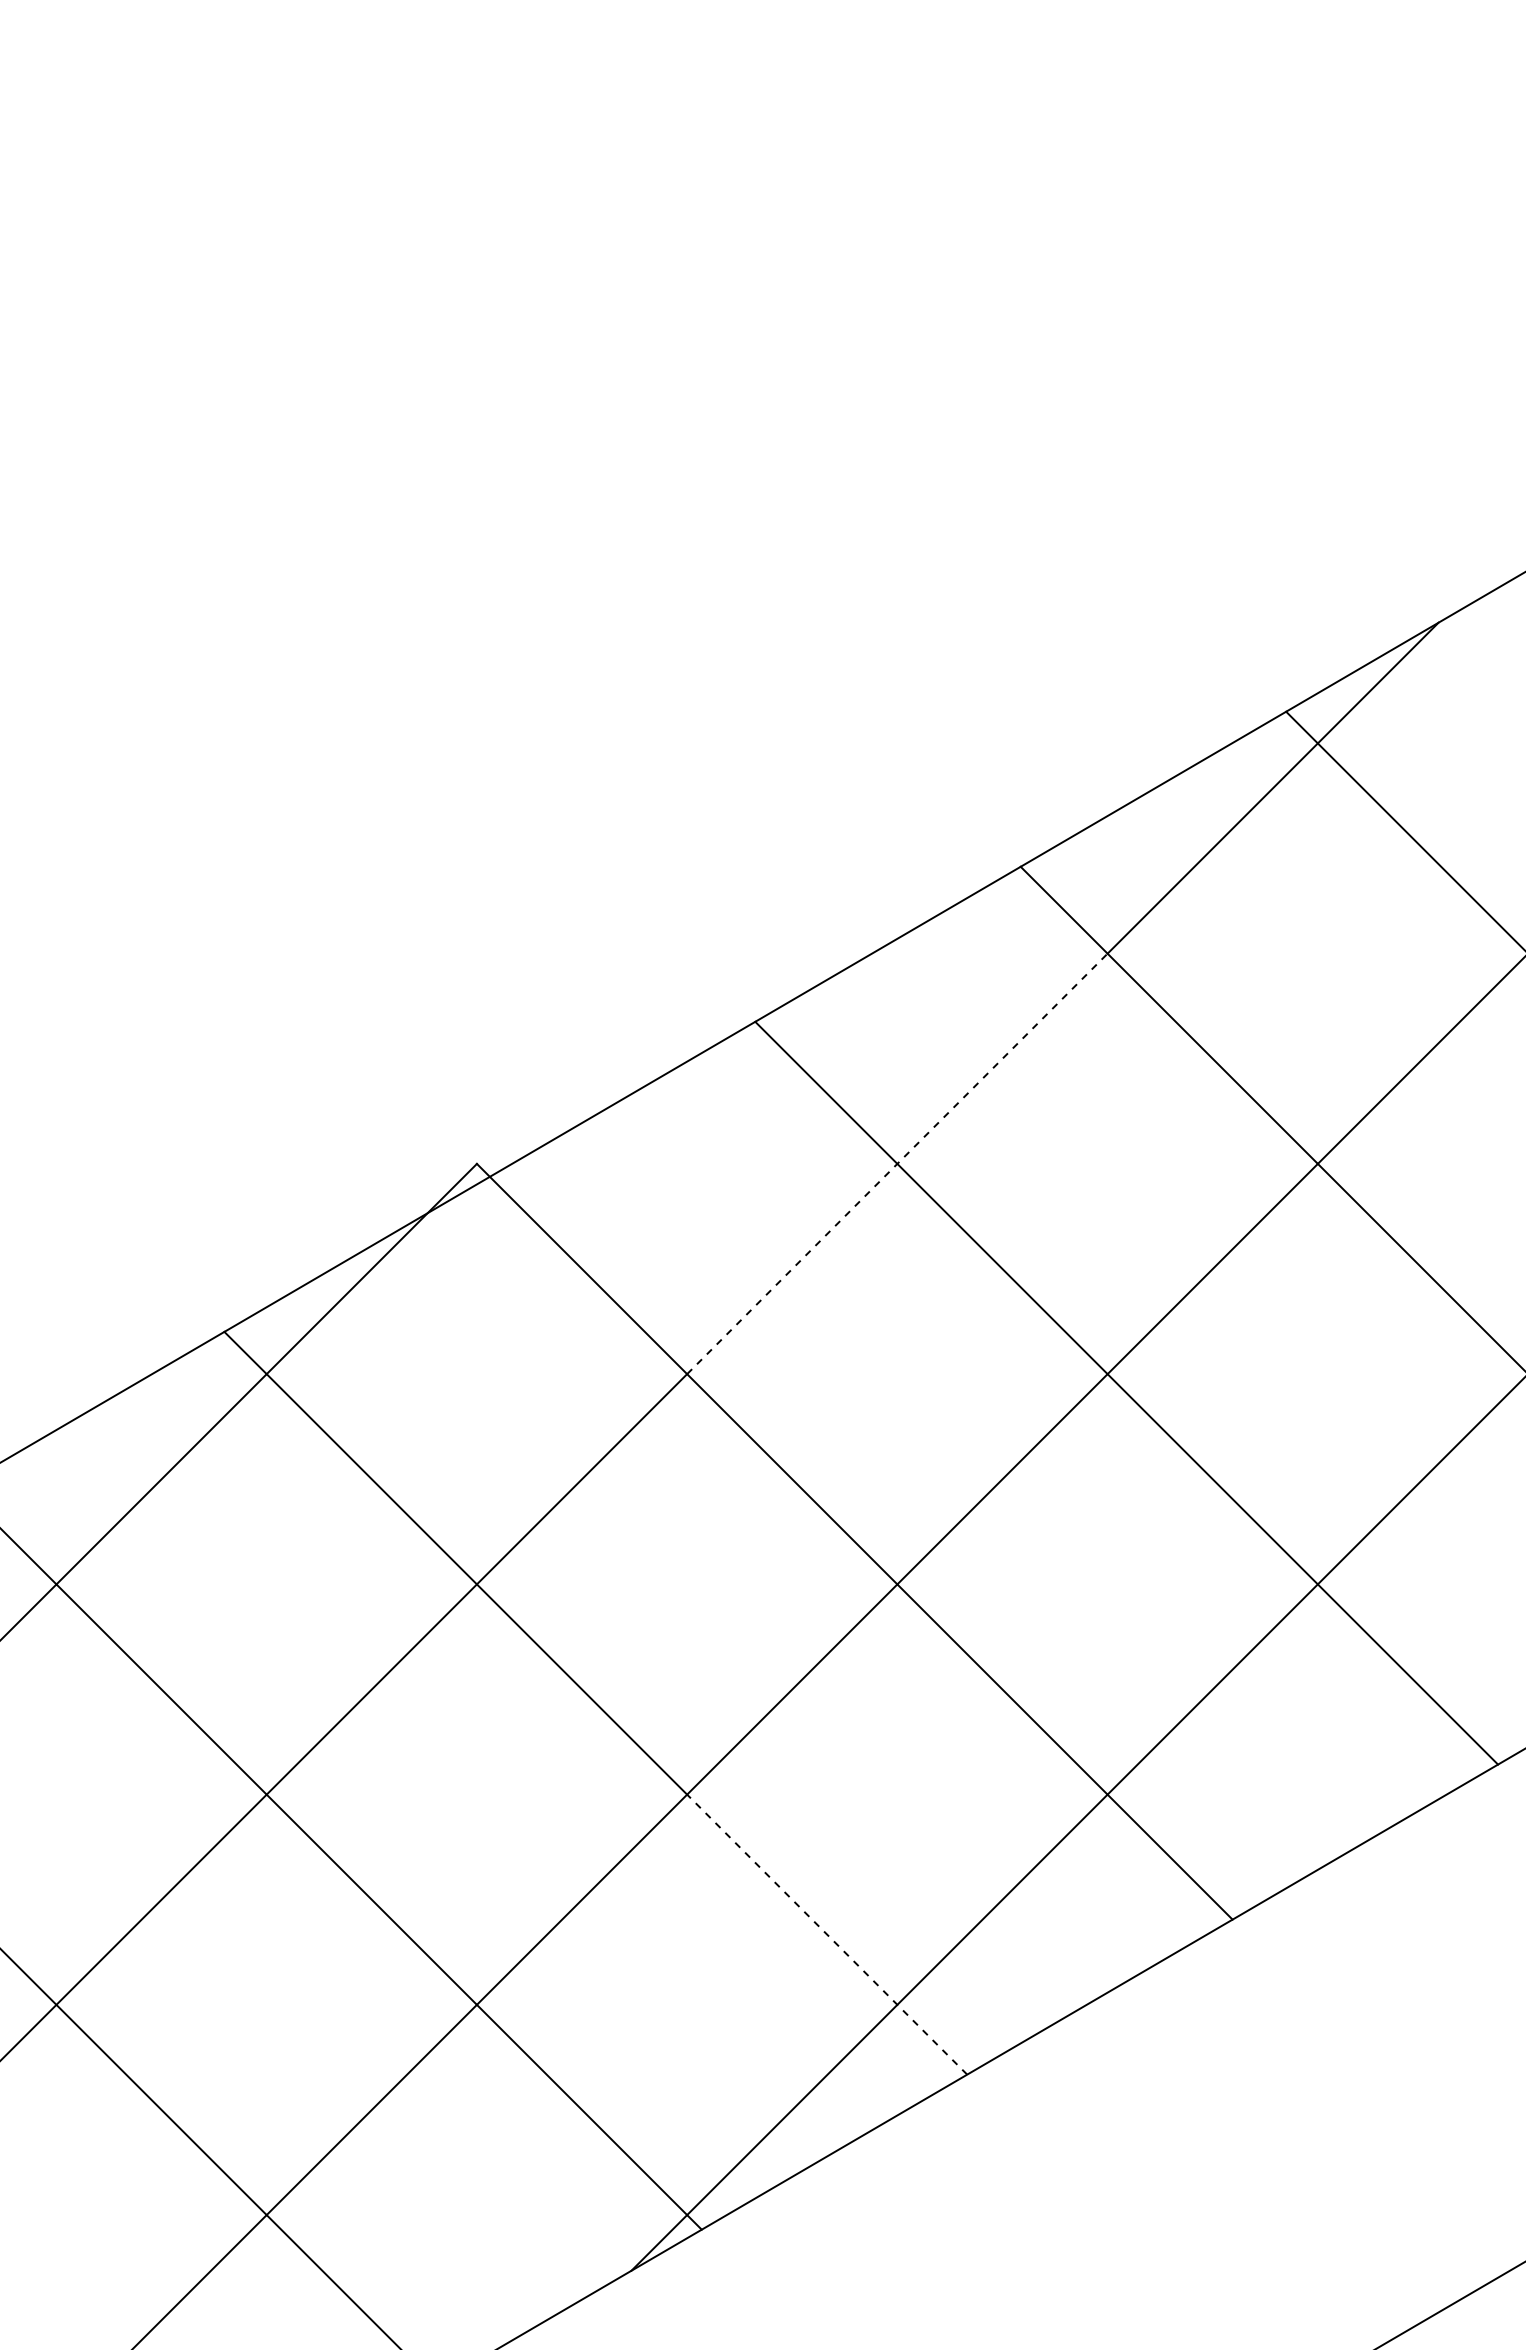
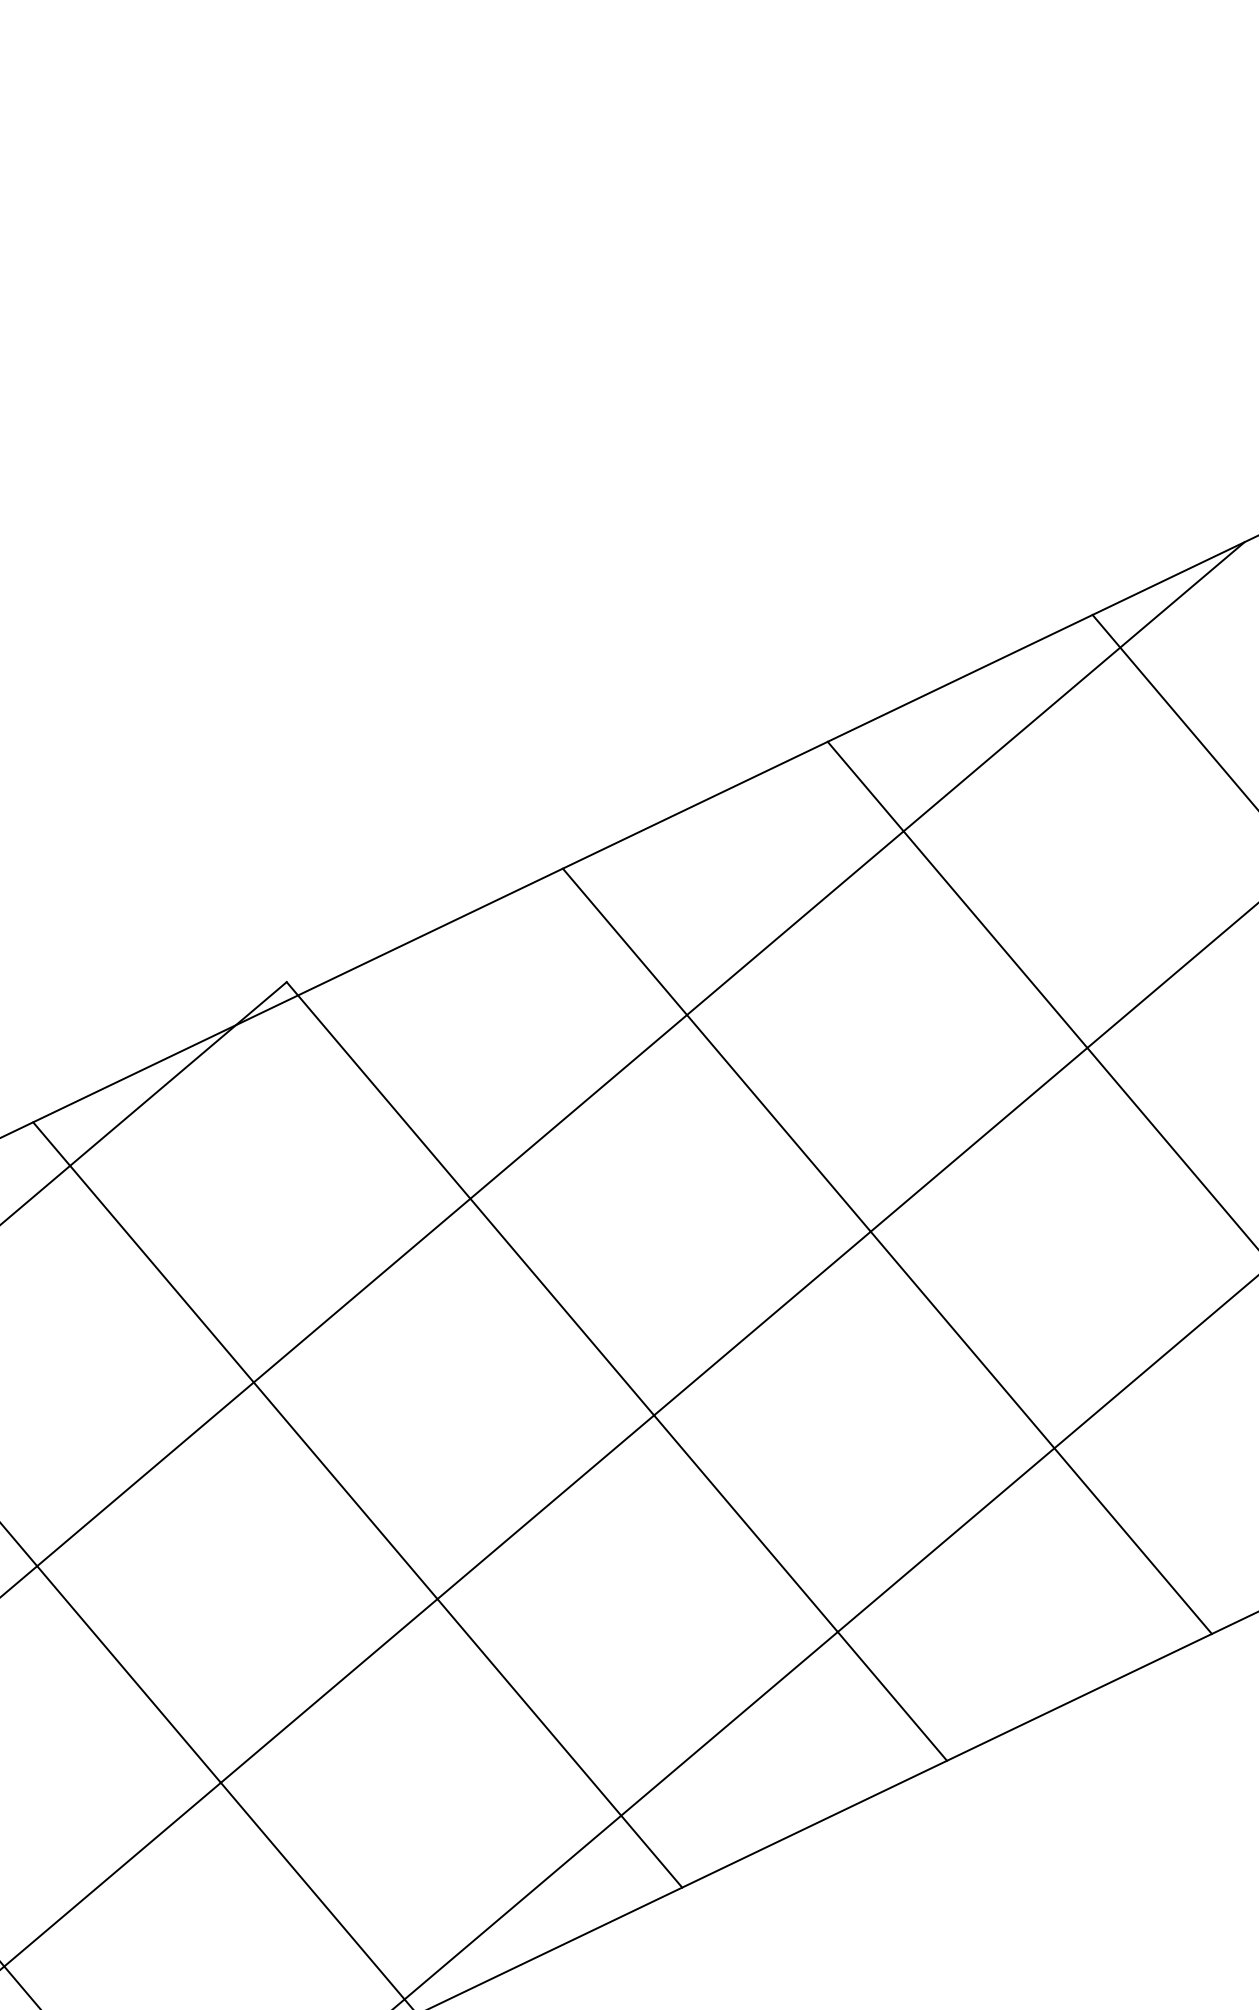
line: (897, 1163) -> (687, 1014), dashed -> solid
line: (826, 1934) -> (559, 1743), dashed -> solid

